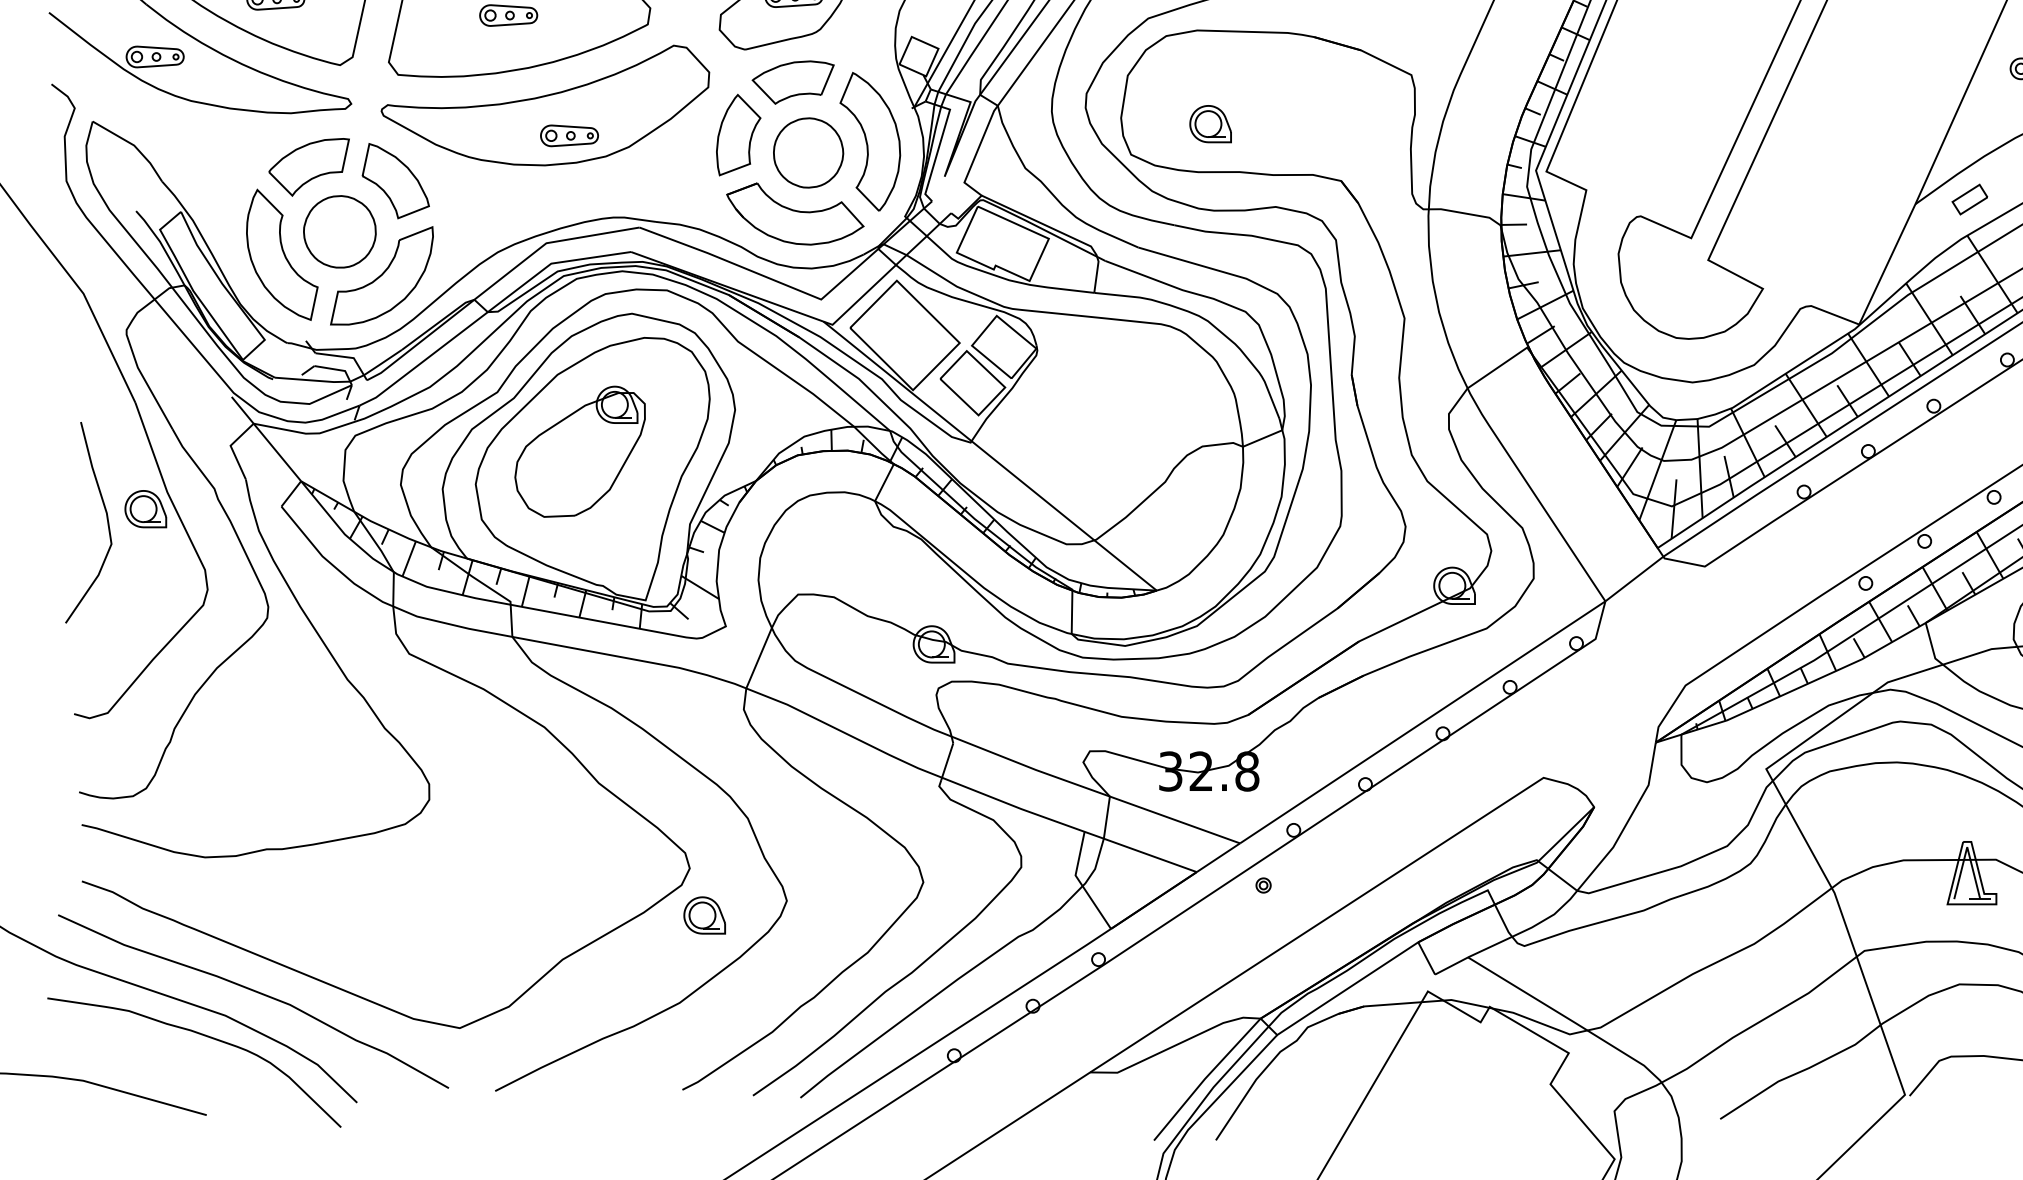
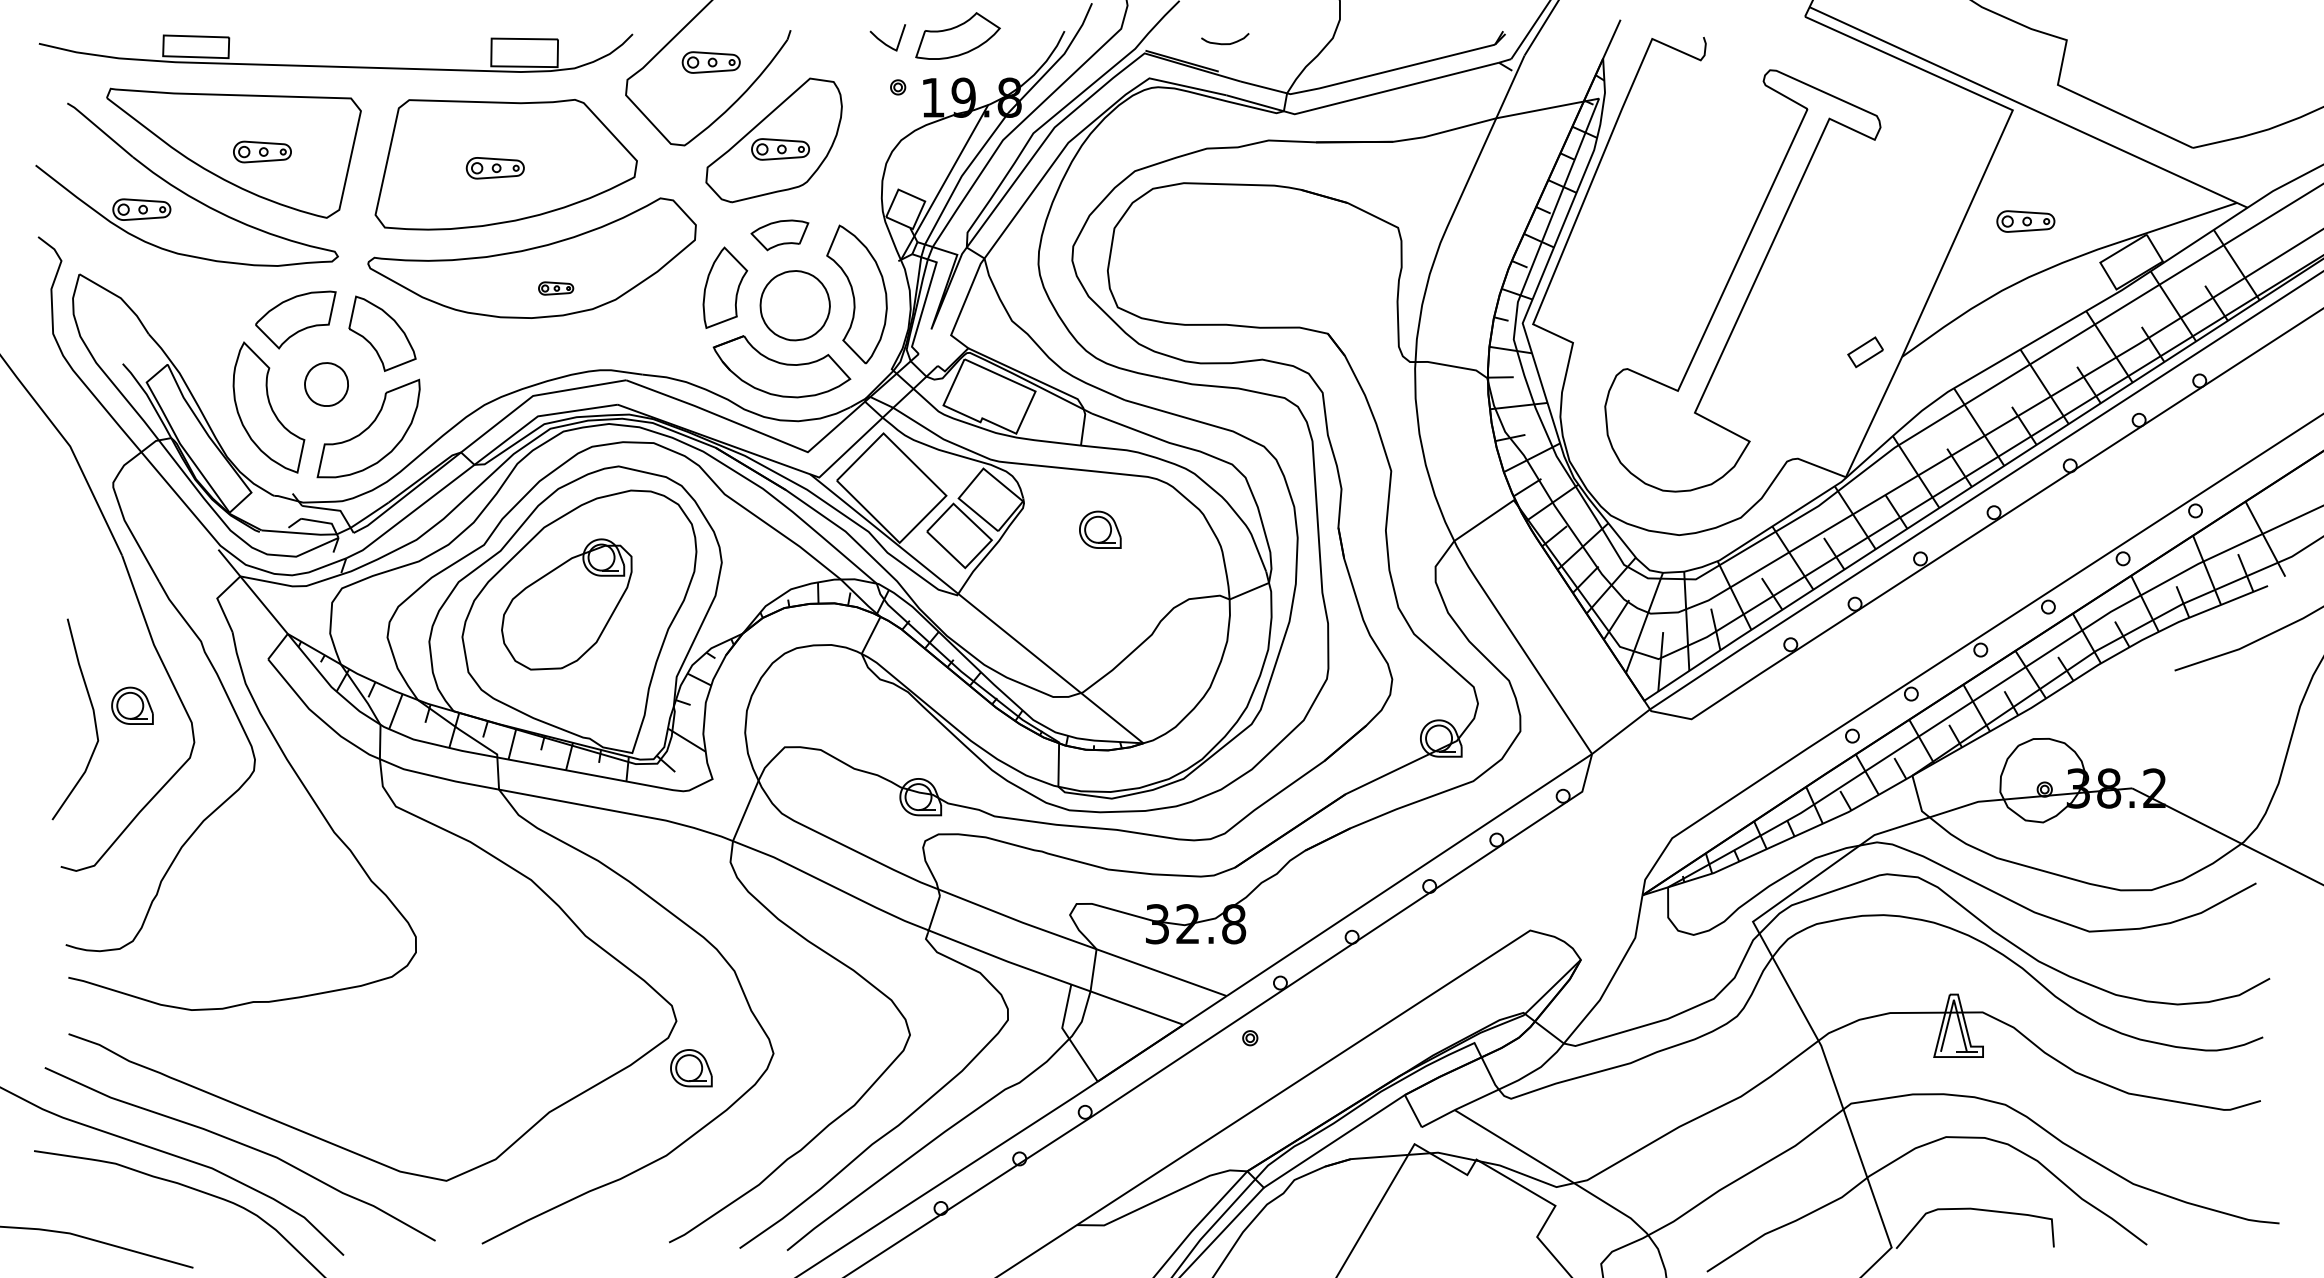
part: (792, 82) -> (779, 235), size x0.7
part: (1210, 123) -> (1100, 529), moved
part: (568, 135) -> (555, 288), size x0.6
part: (1969, 198) -> (1865, 351), moved
part: (339, 231) -> (326, 384), size x0.6
part: (145, 508) -> (132, 705), moved
curve: (106, 521) -> (93, 718), moved

